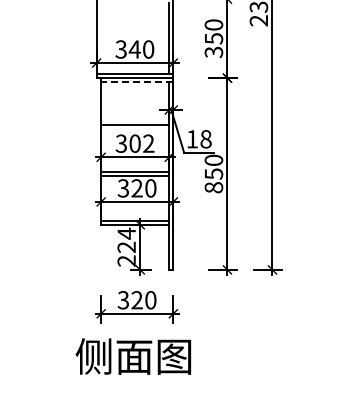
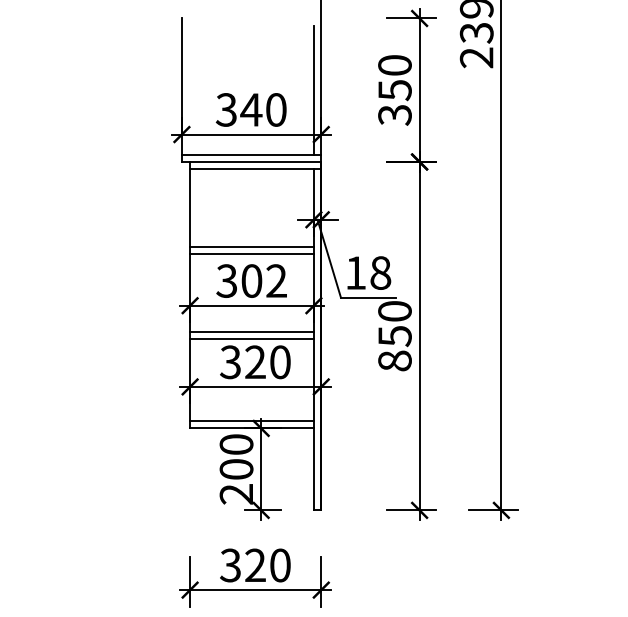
line: (136, 82) -> (254, 169), dashed -> solid
line: (135, 128) -> (252, 253), added
text: (126, 239) -> (236, 455), 224 -> 200

